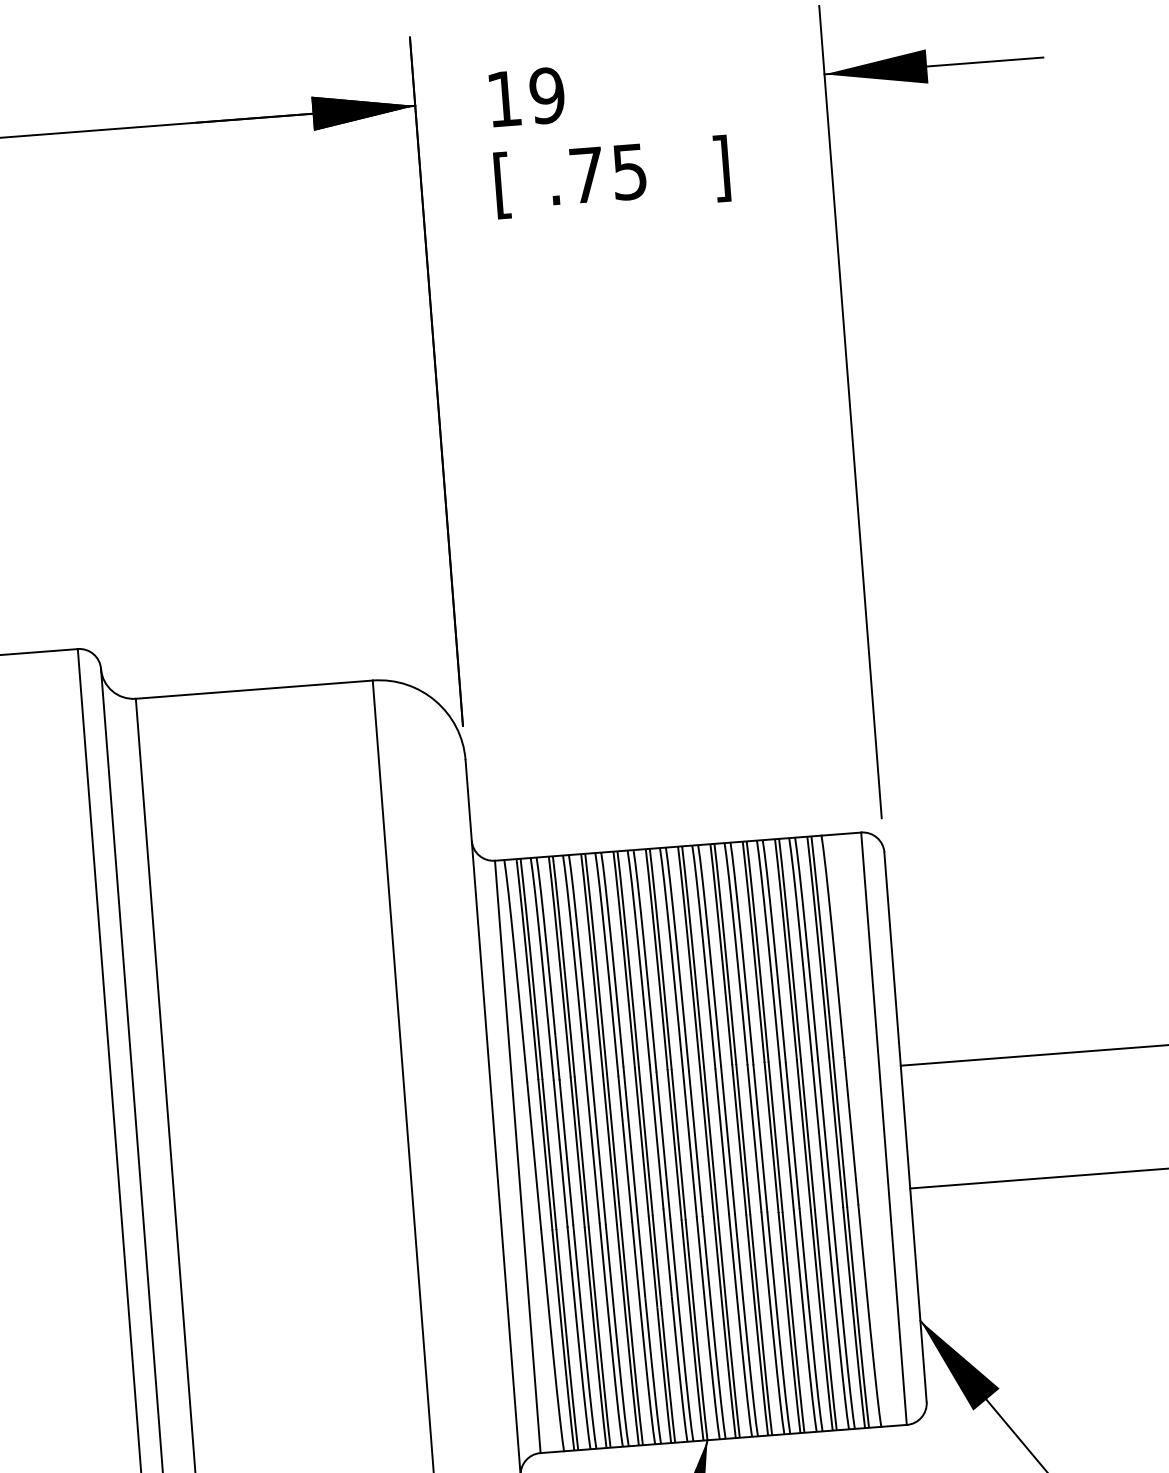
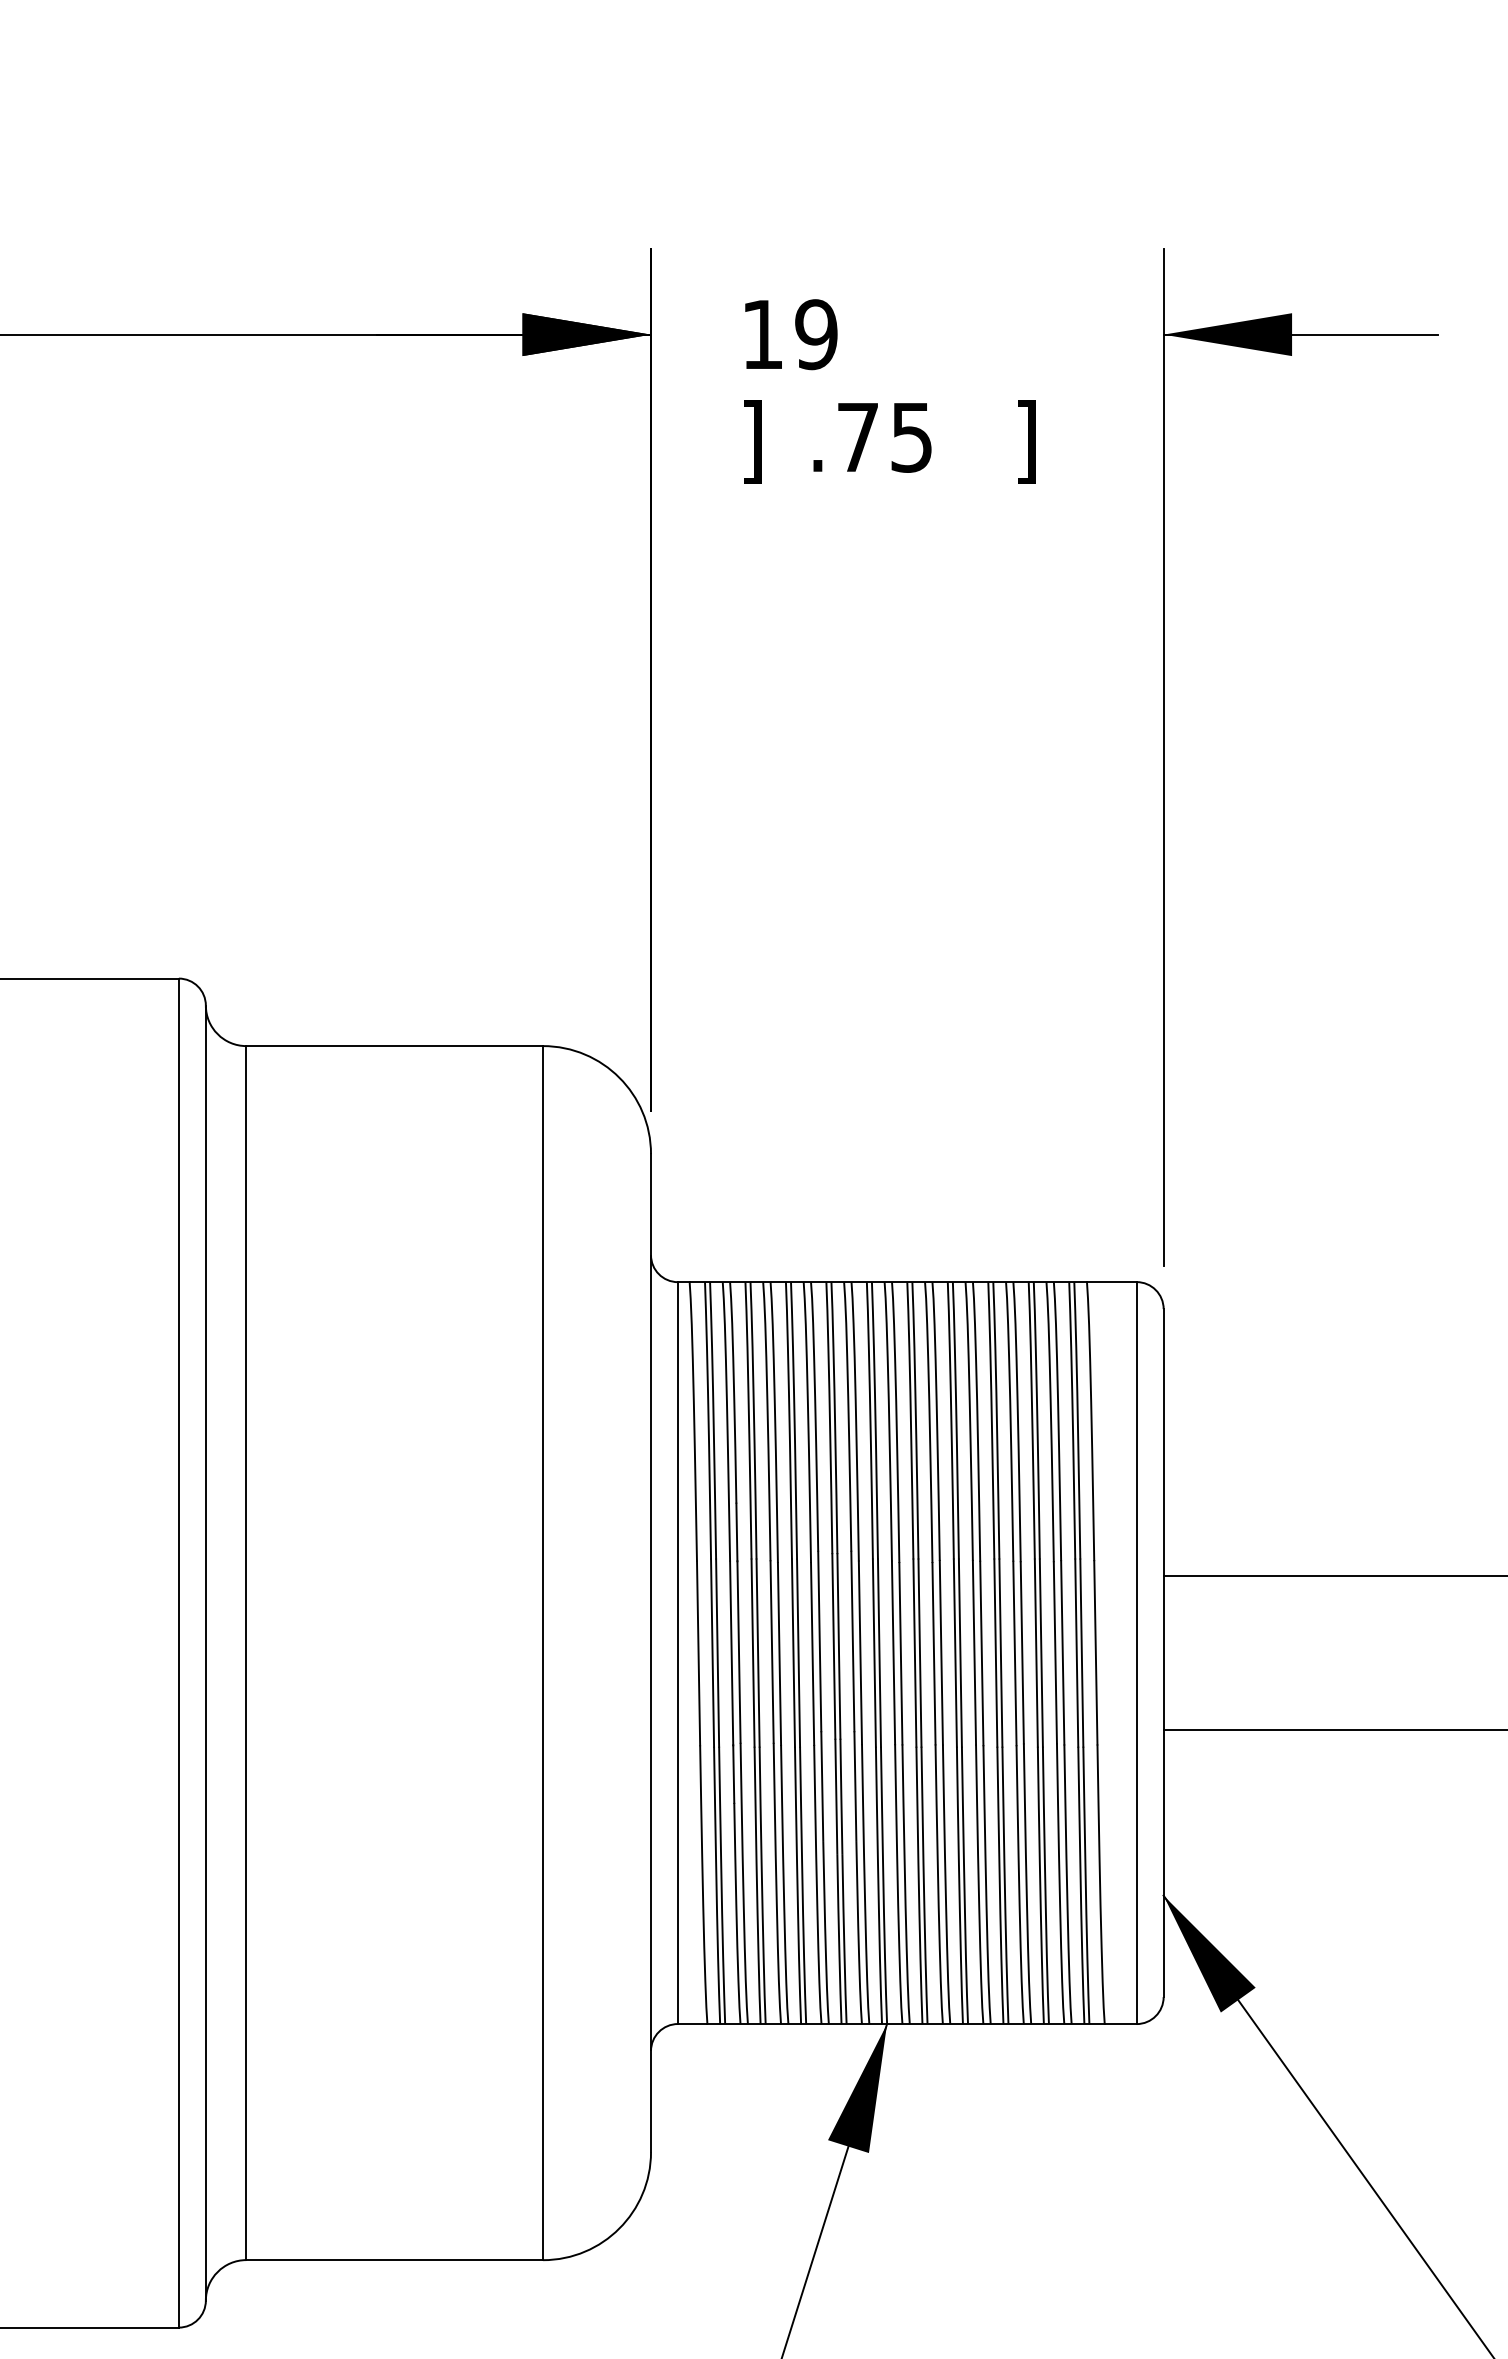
text: (502, 184) -> (752, 441), [ -> ]

